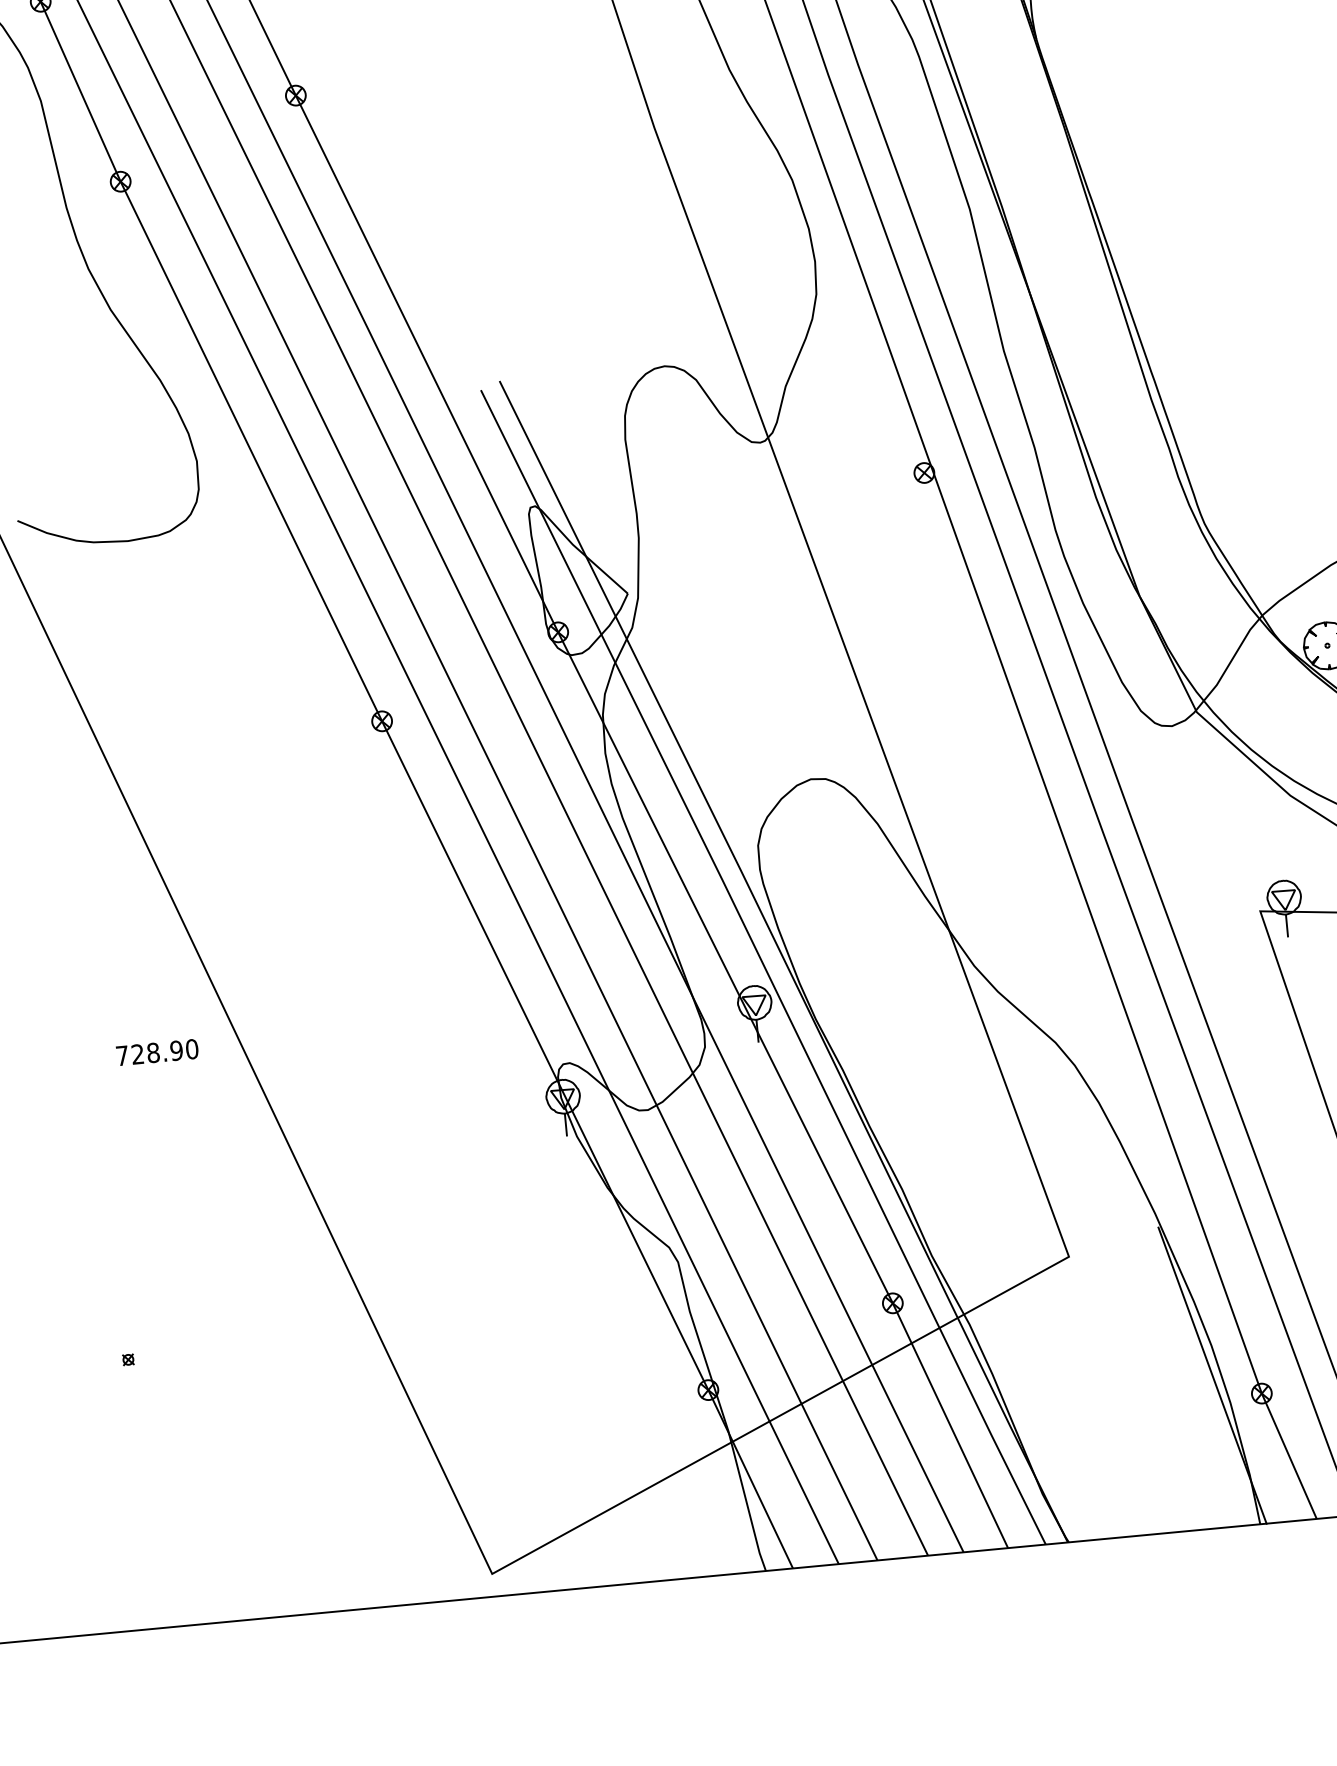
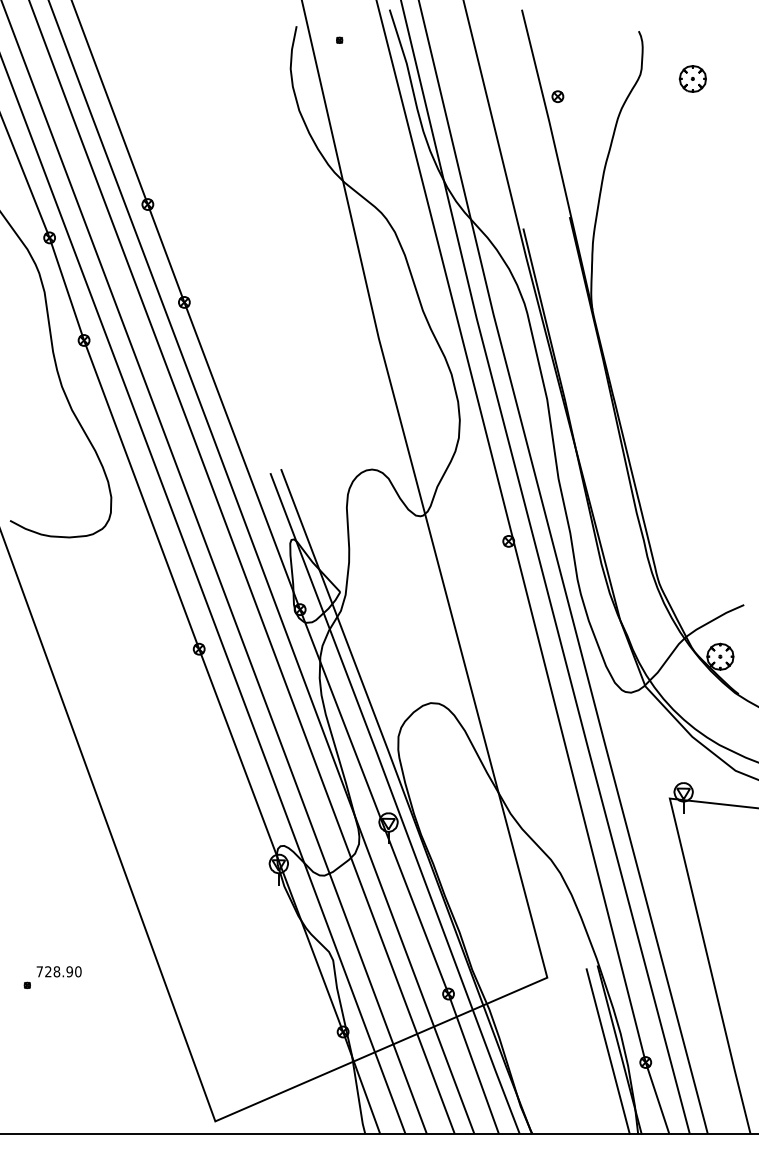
text: (156, 1052) -> (58, 971), moved
line: (1190, 1380) -> (607, 1051), added

